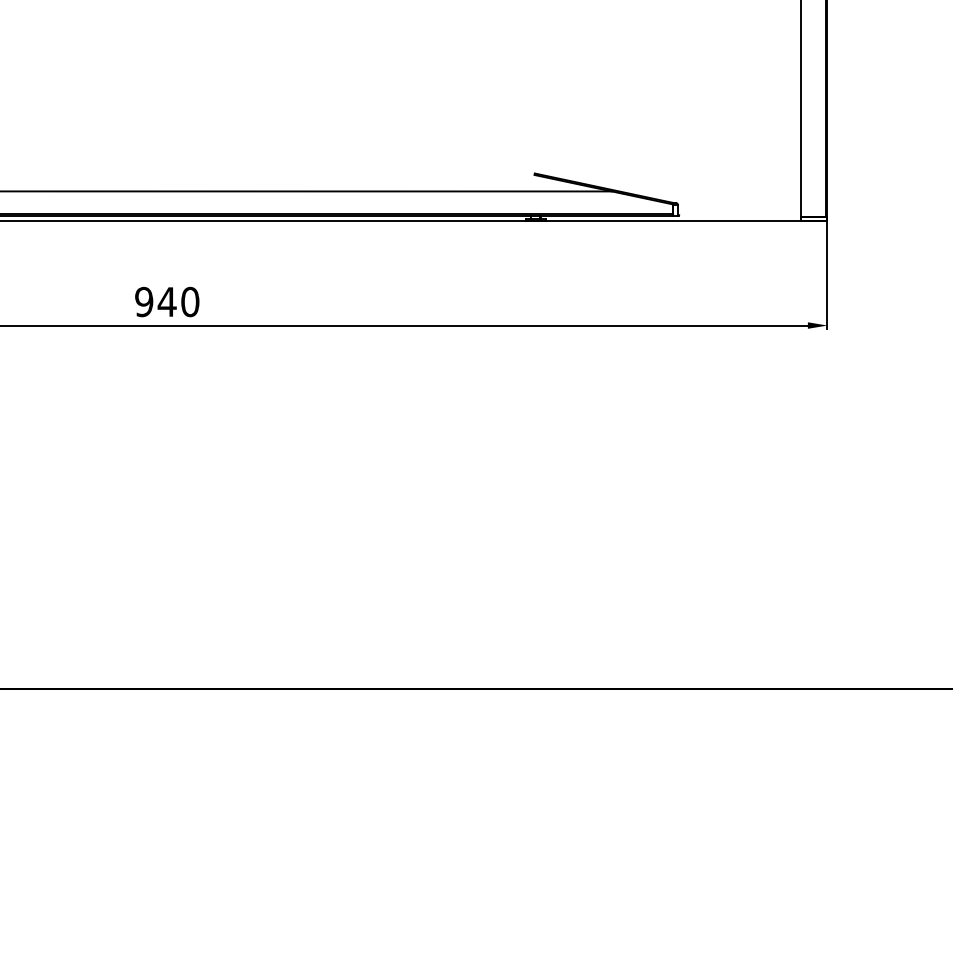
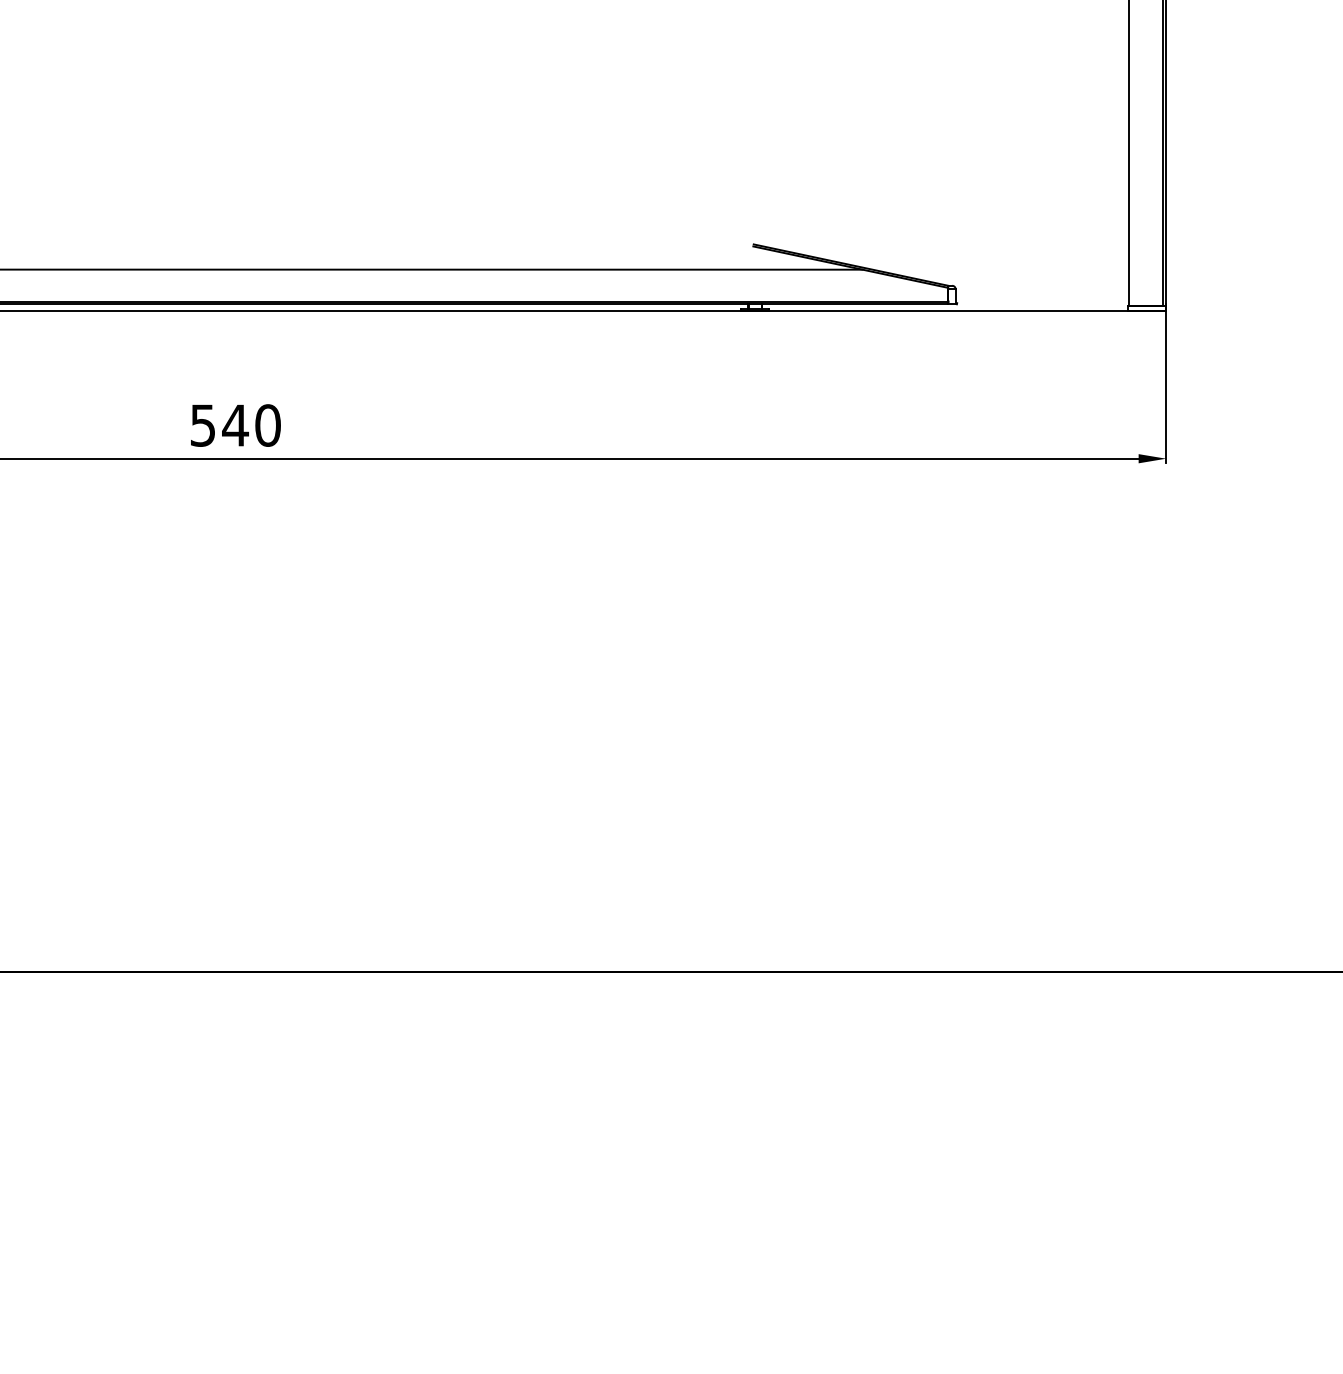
text: (143, 301) -> (202, 425), 940 -> 540

